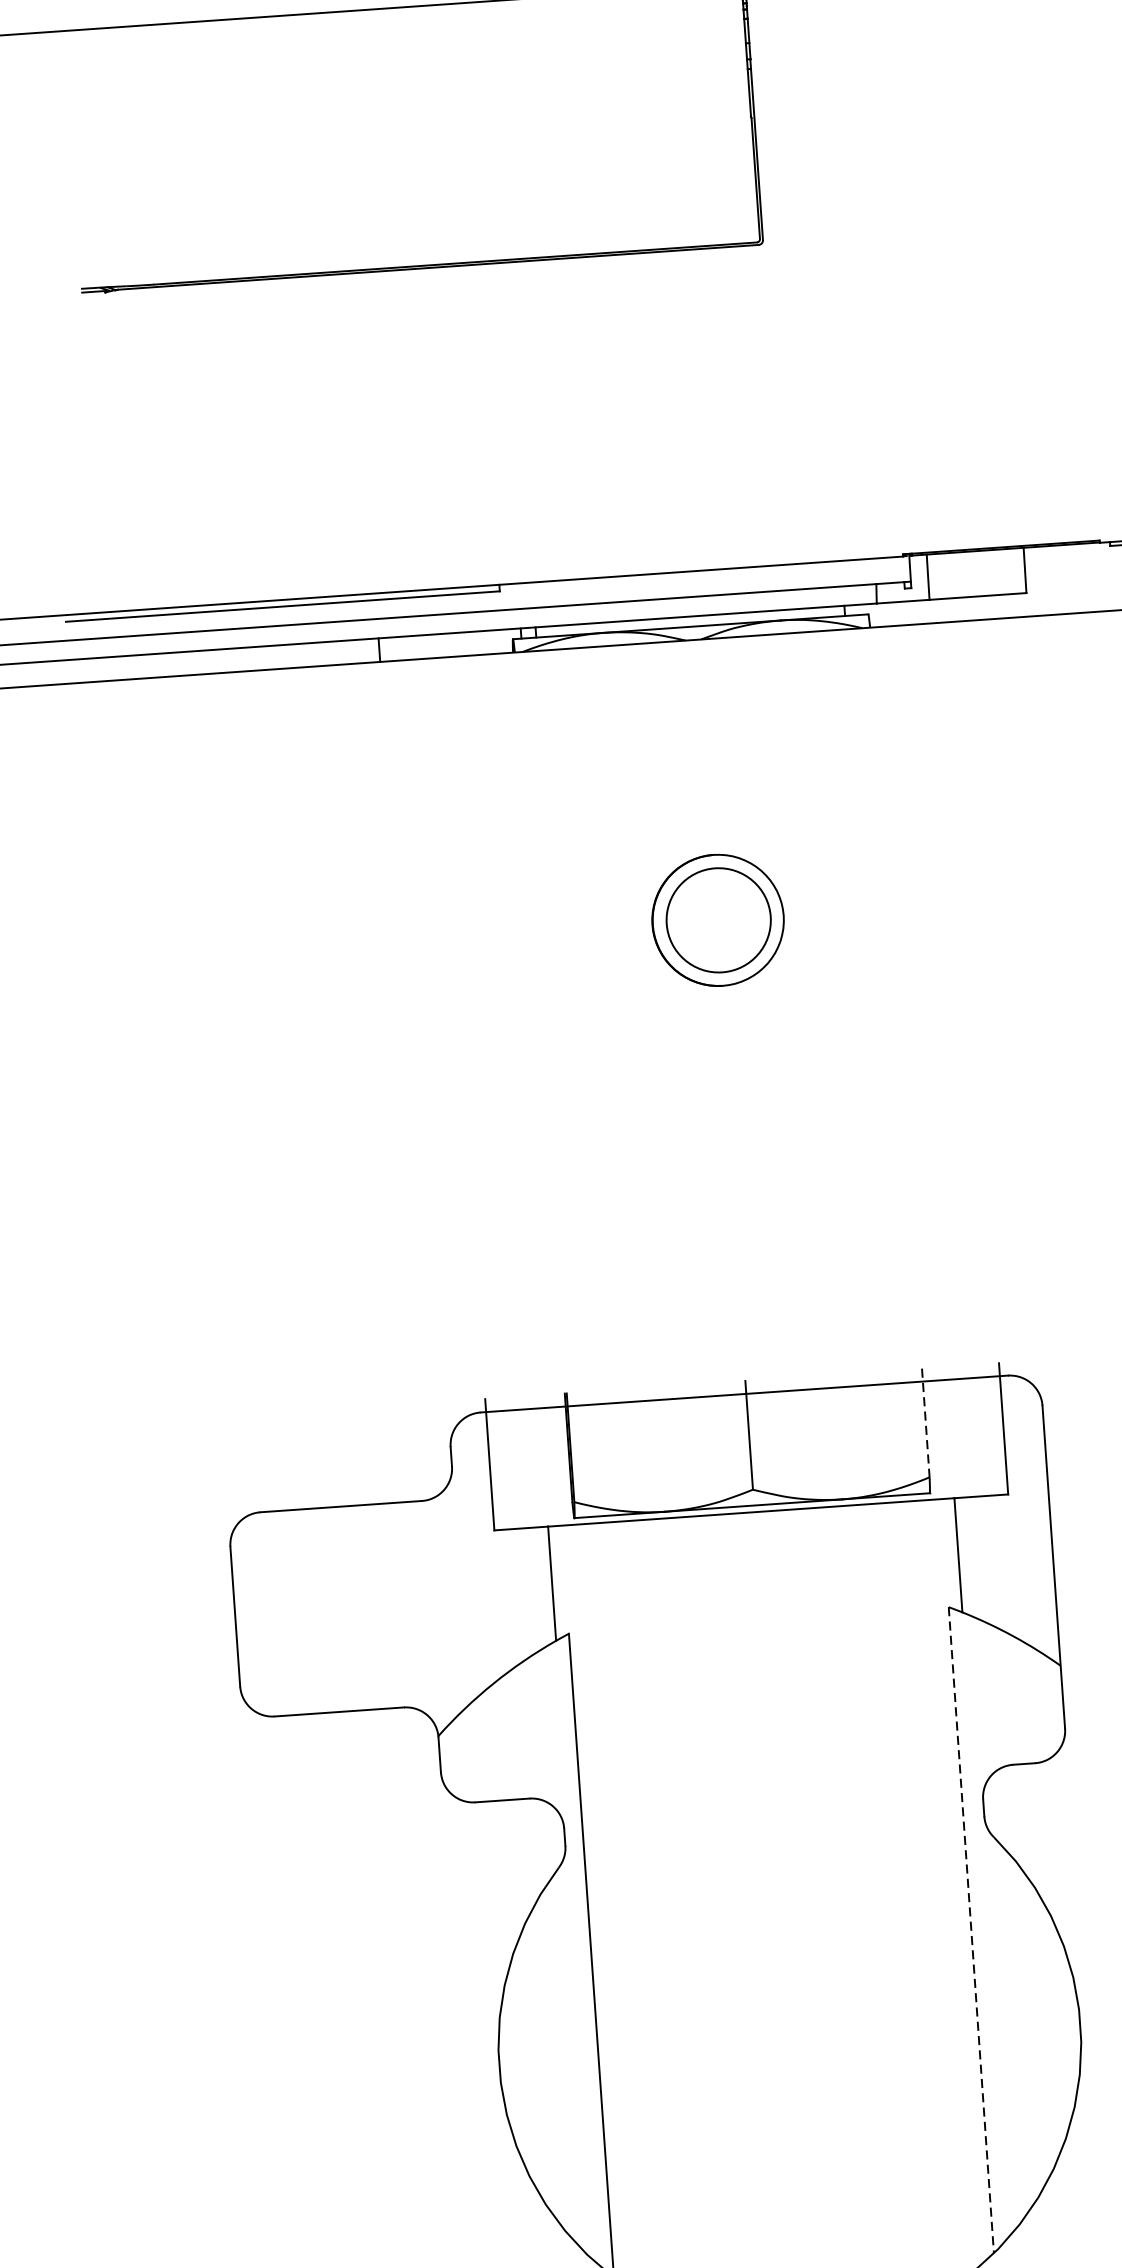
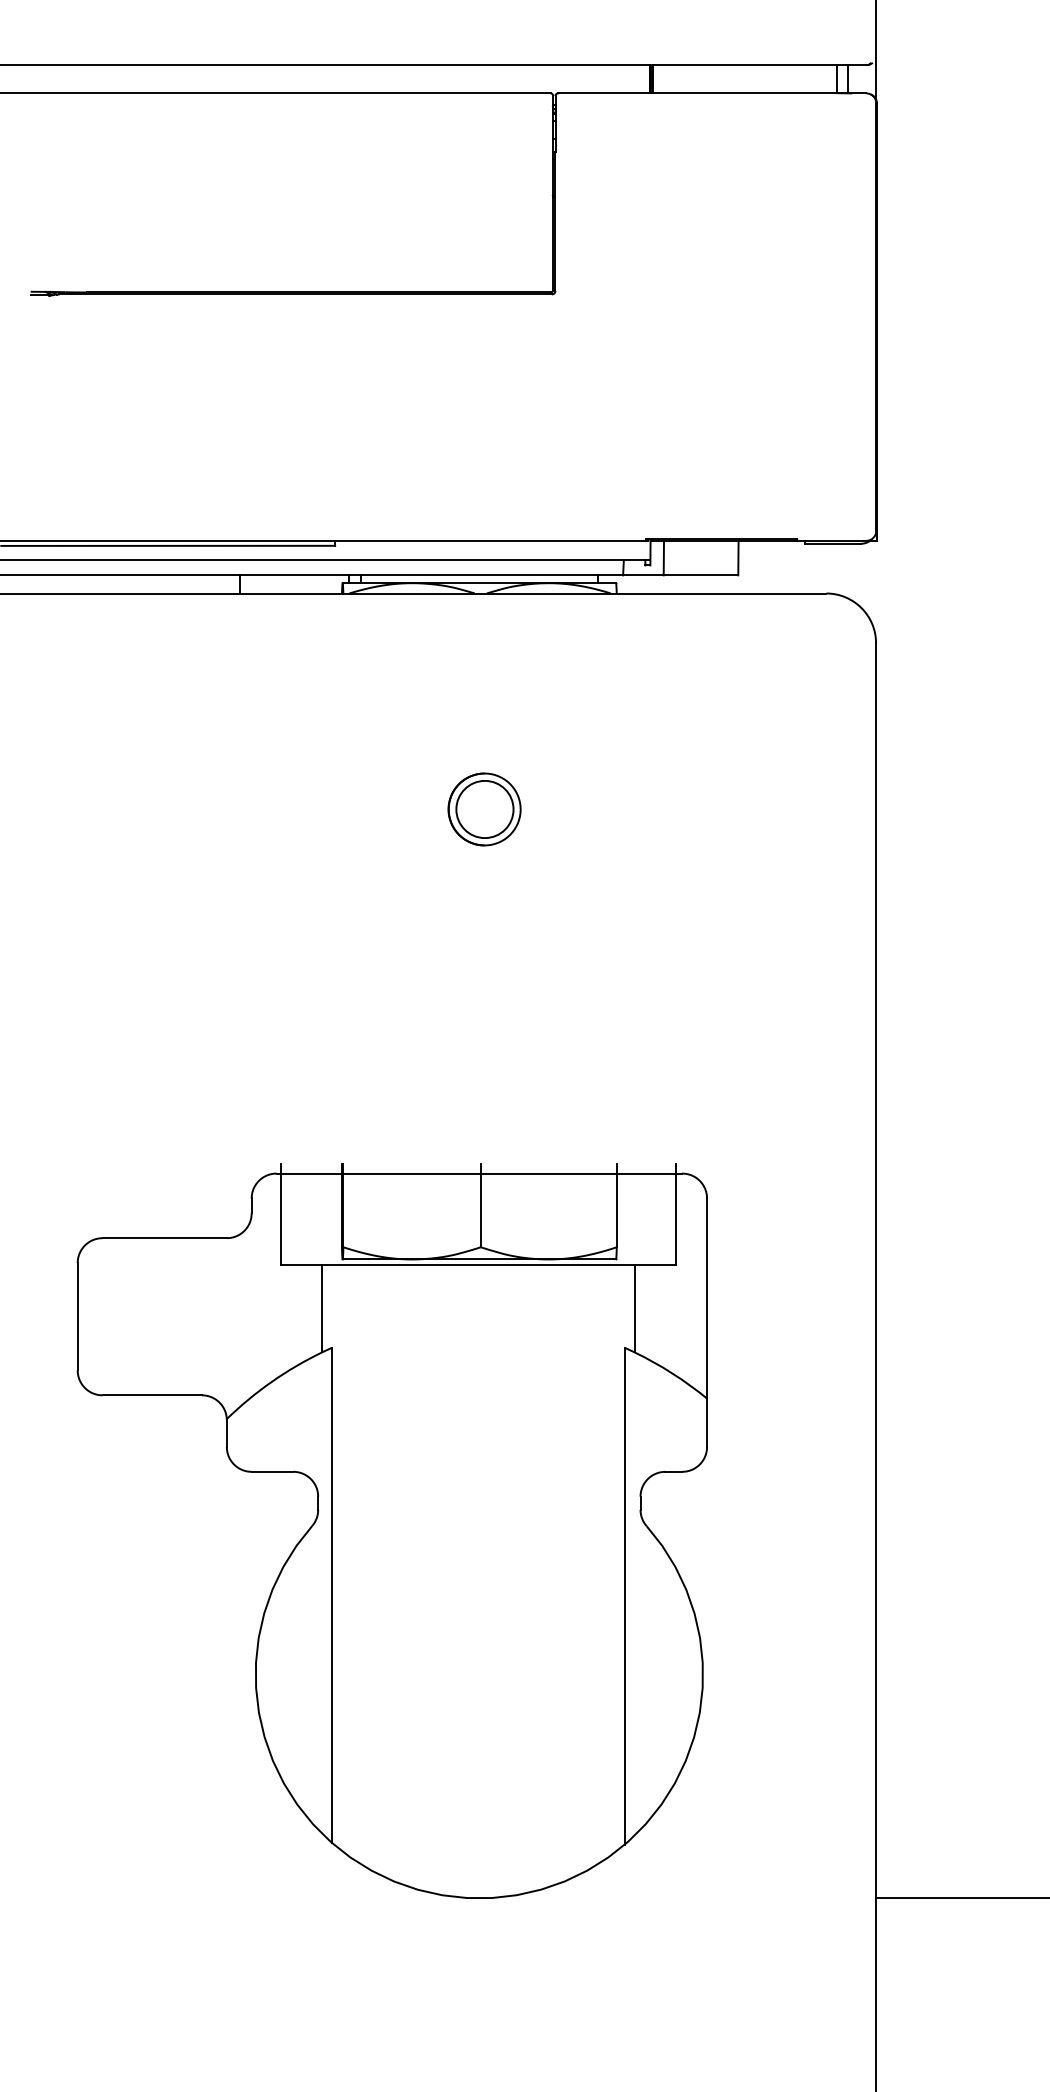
part: (717, 920) -> (484, 809), size x0.71
line: (925, 1423) -> (616, 1205), dashed -> solid
line: (971, 1930) -> (624, 1596), dashed -> solid

